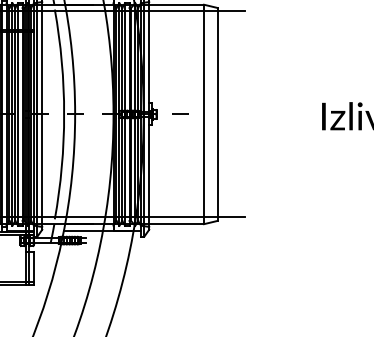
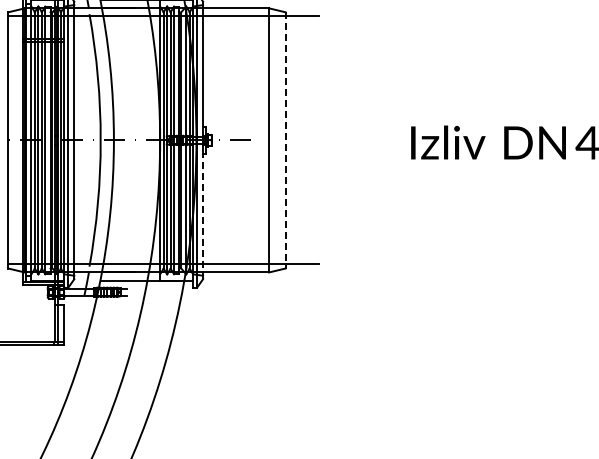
line: (217, 114) -> (285, 140), solid -> dashed
line: (149, 177) -> (203, 216), solid -> dashed

